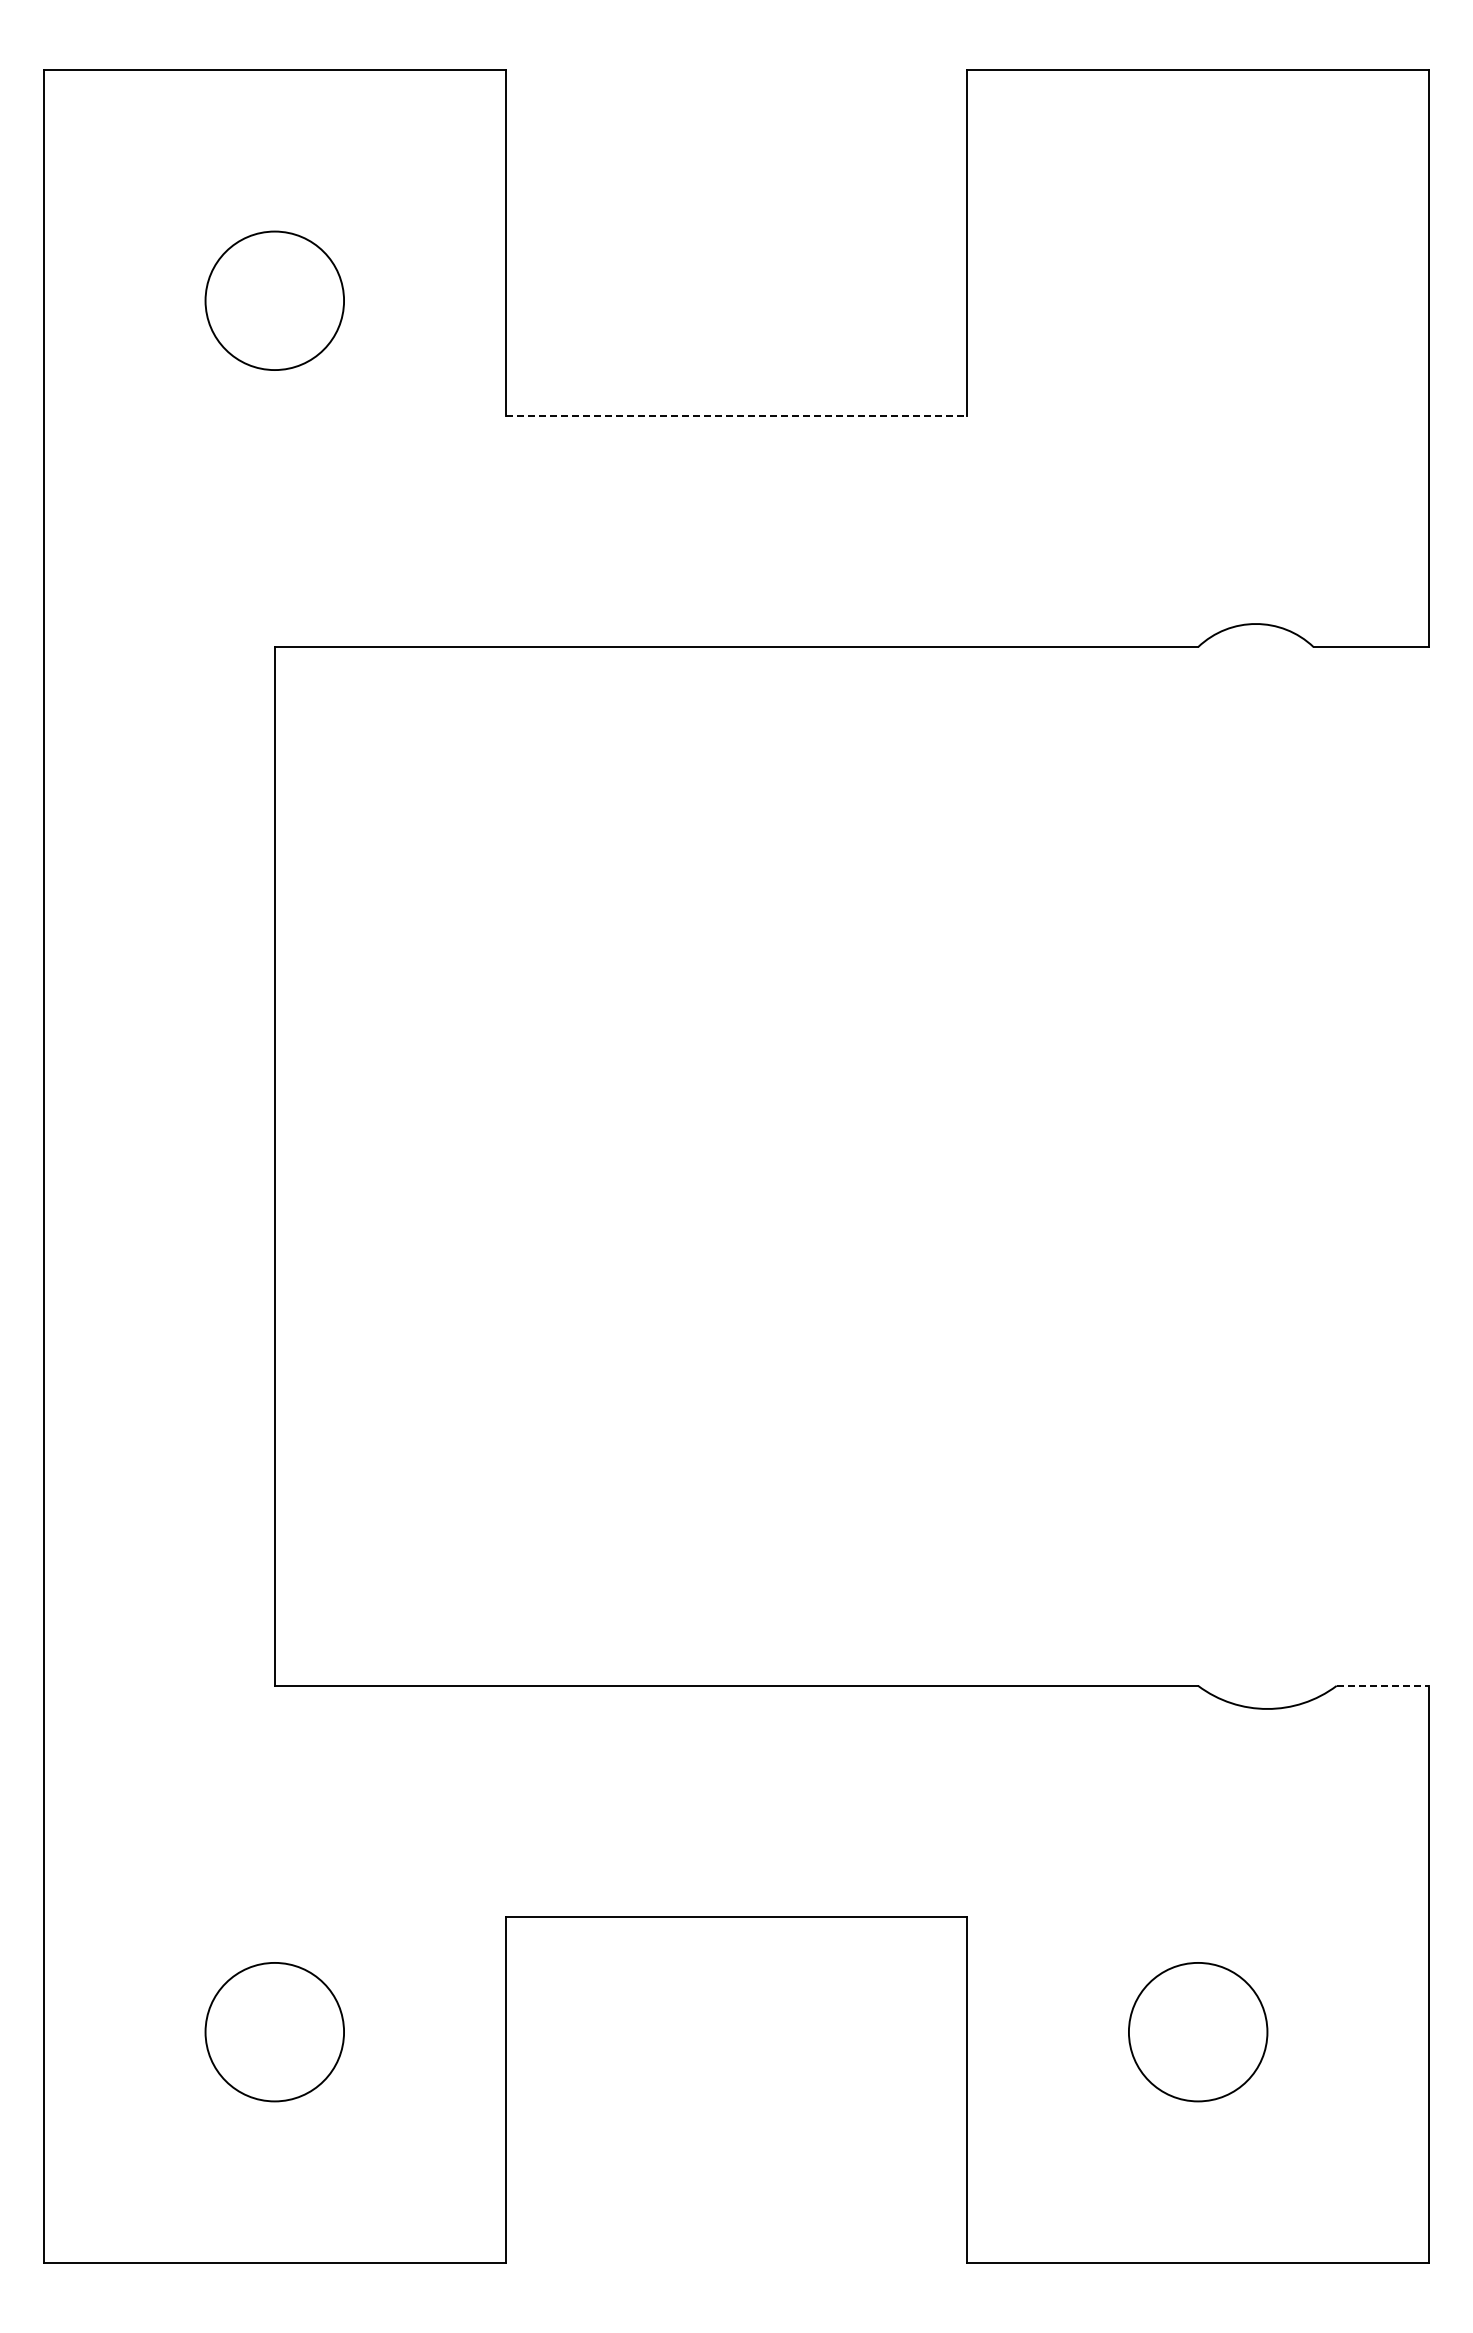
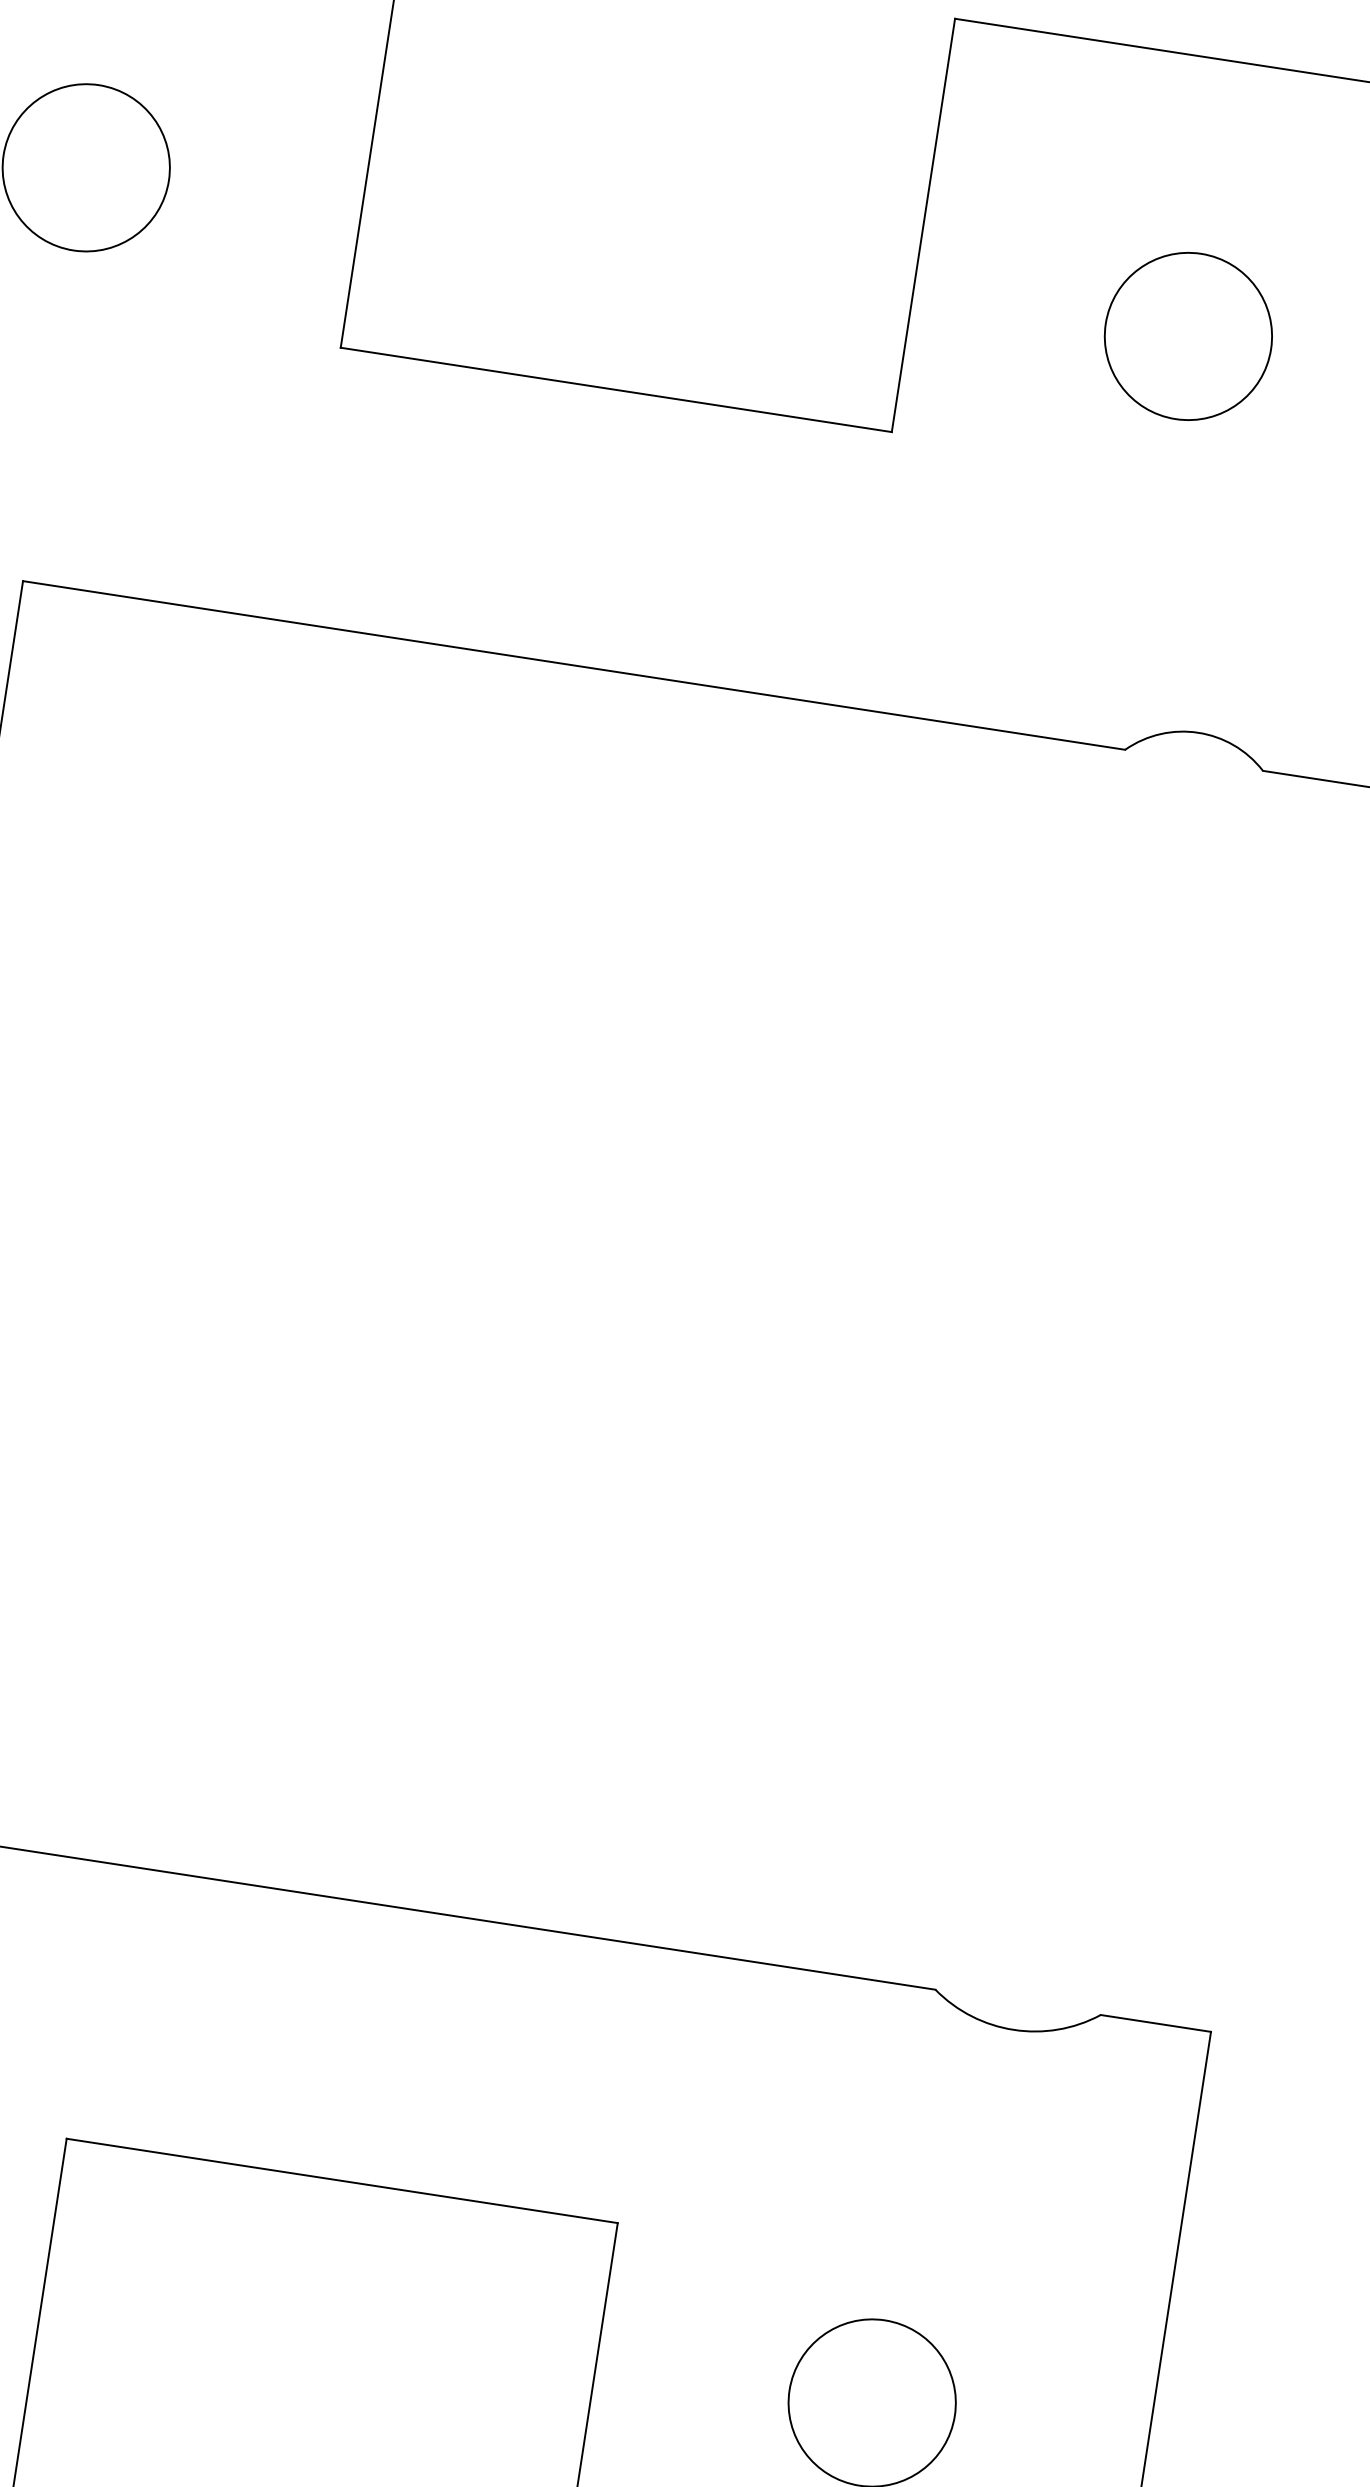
circle: (1198, 300) -> (1188, 336), added
line: (736, 416) -> (616, 390), dashed -> solid
line: (1383, 1685) -> (1156, 2023), dashed -> solid

